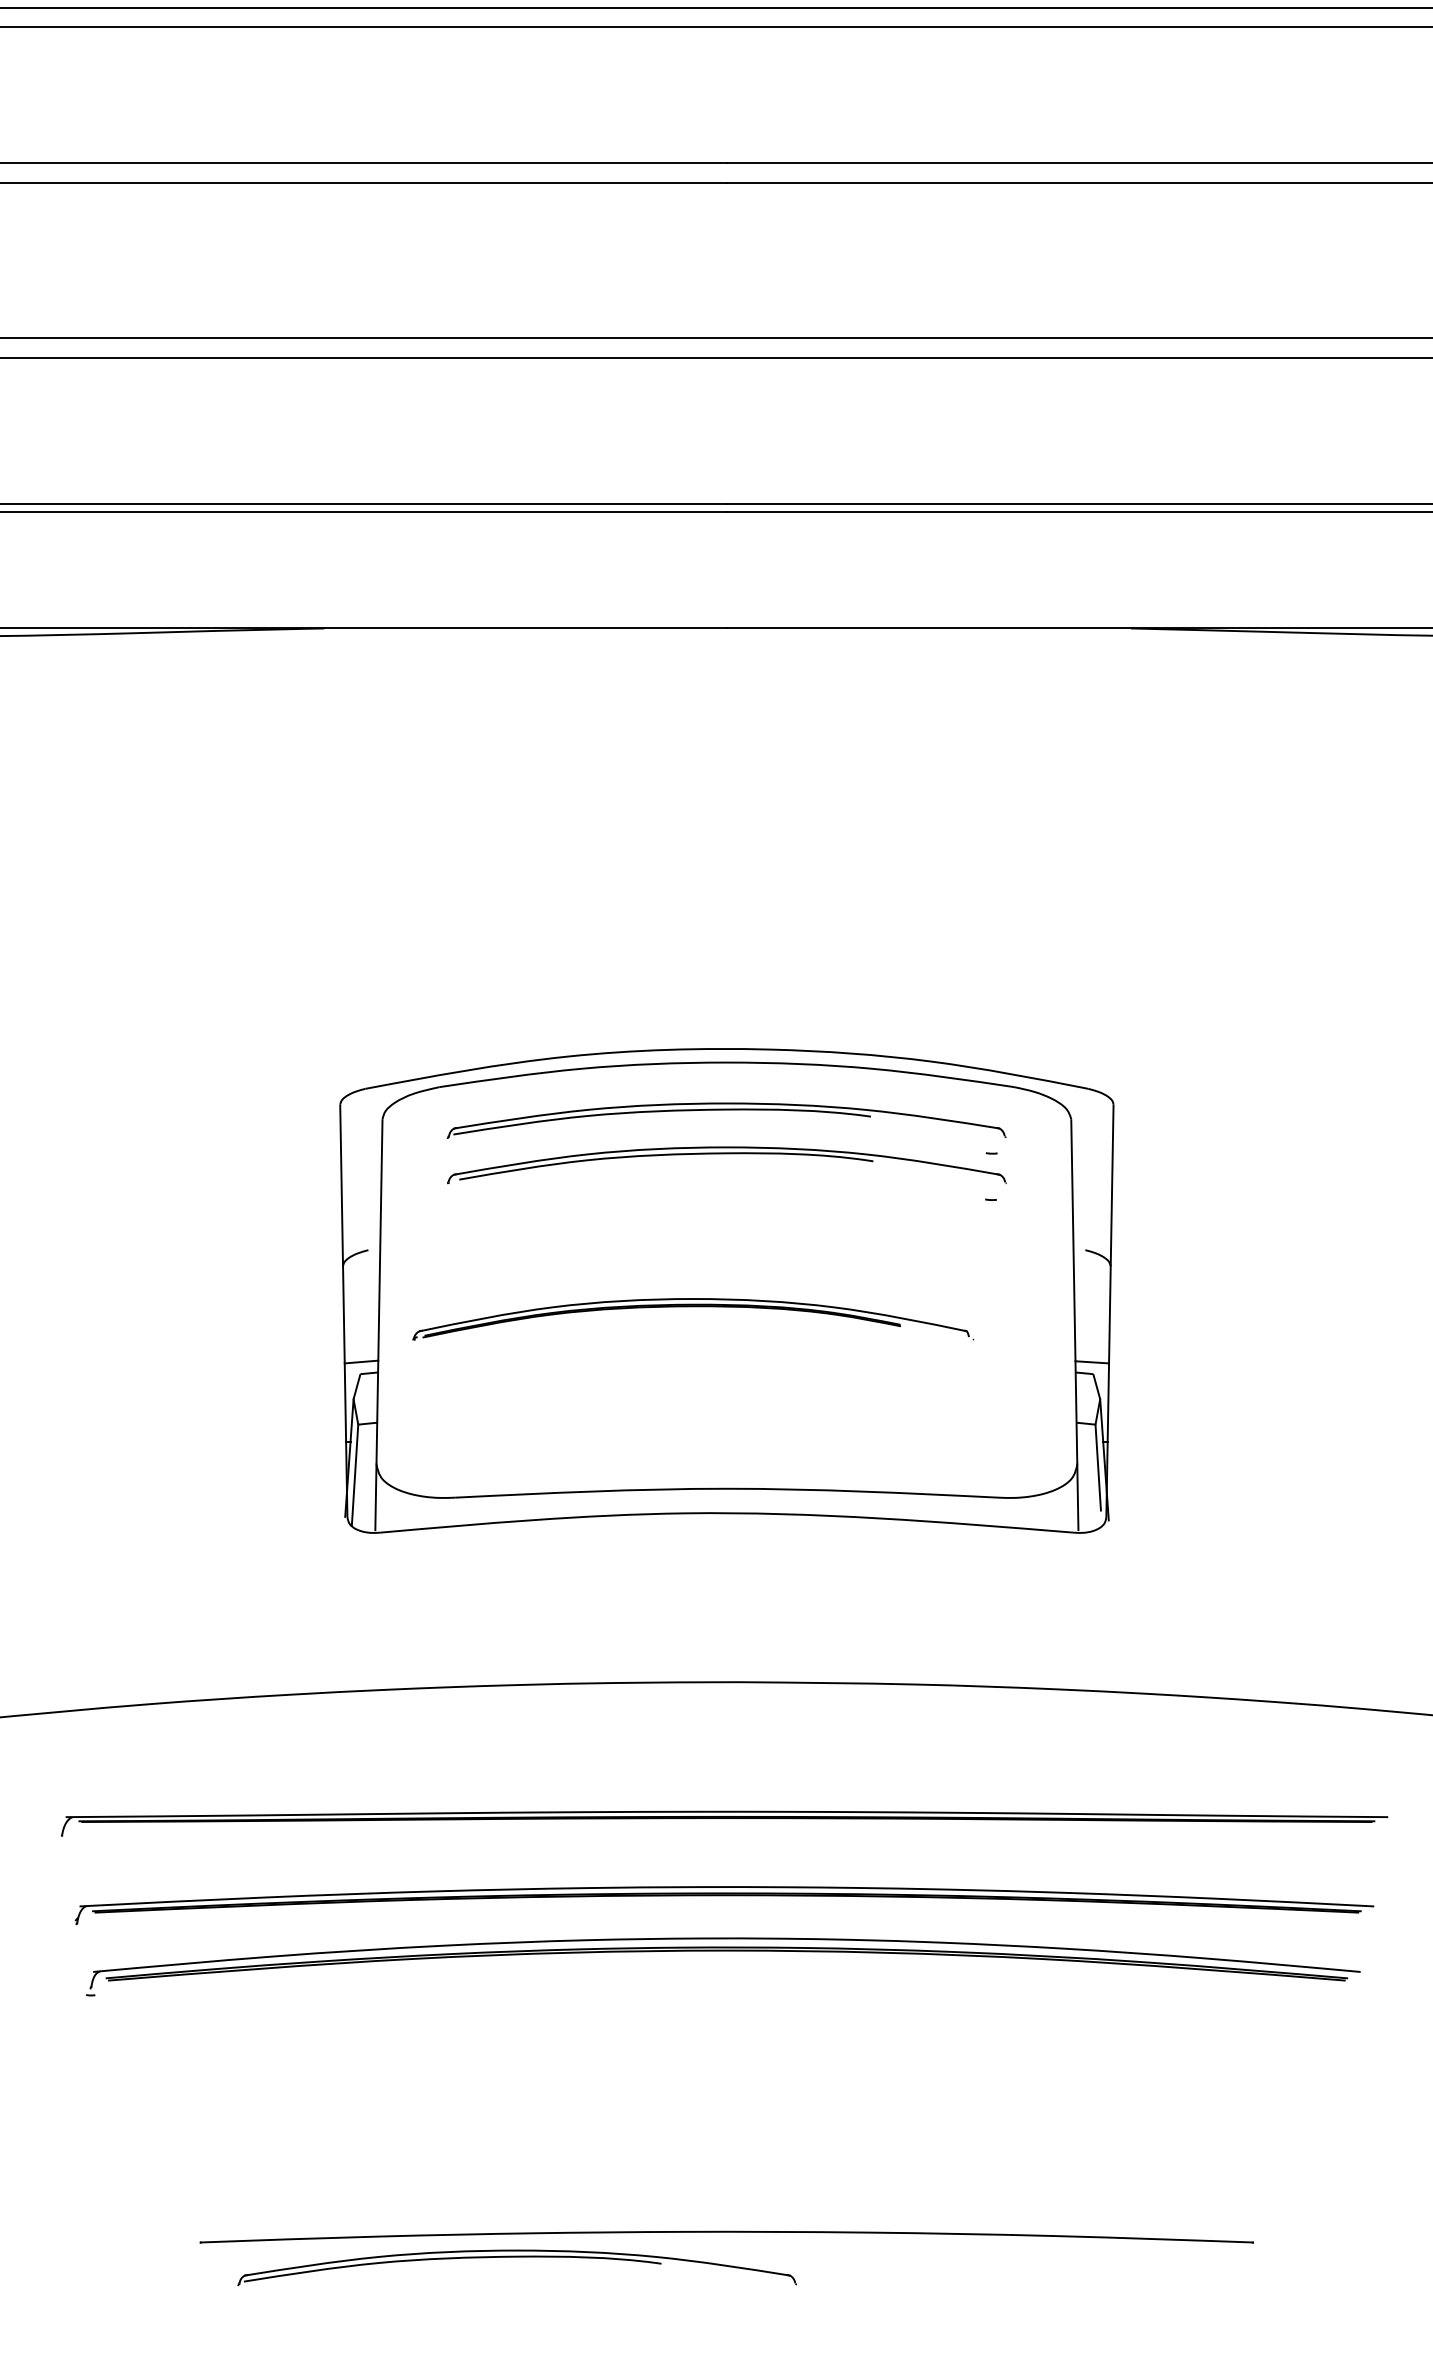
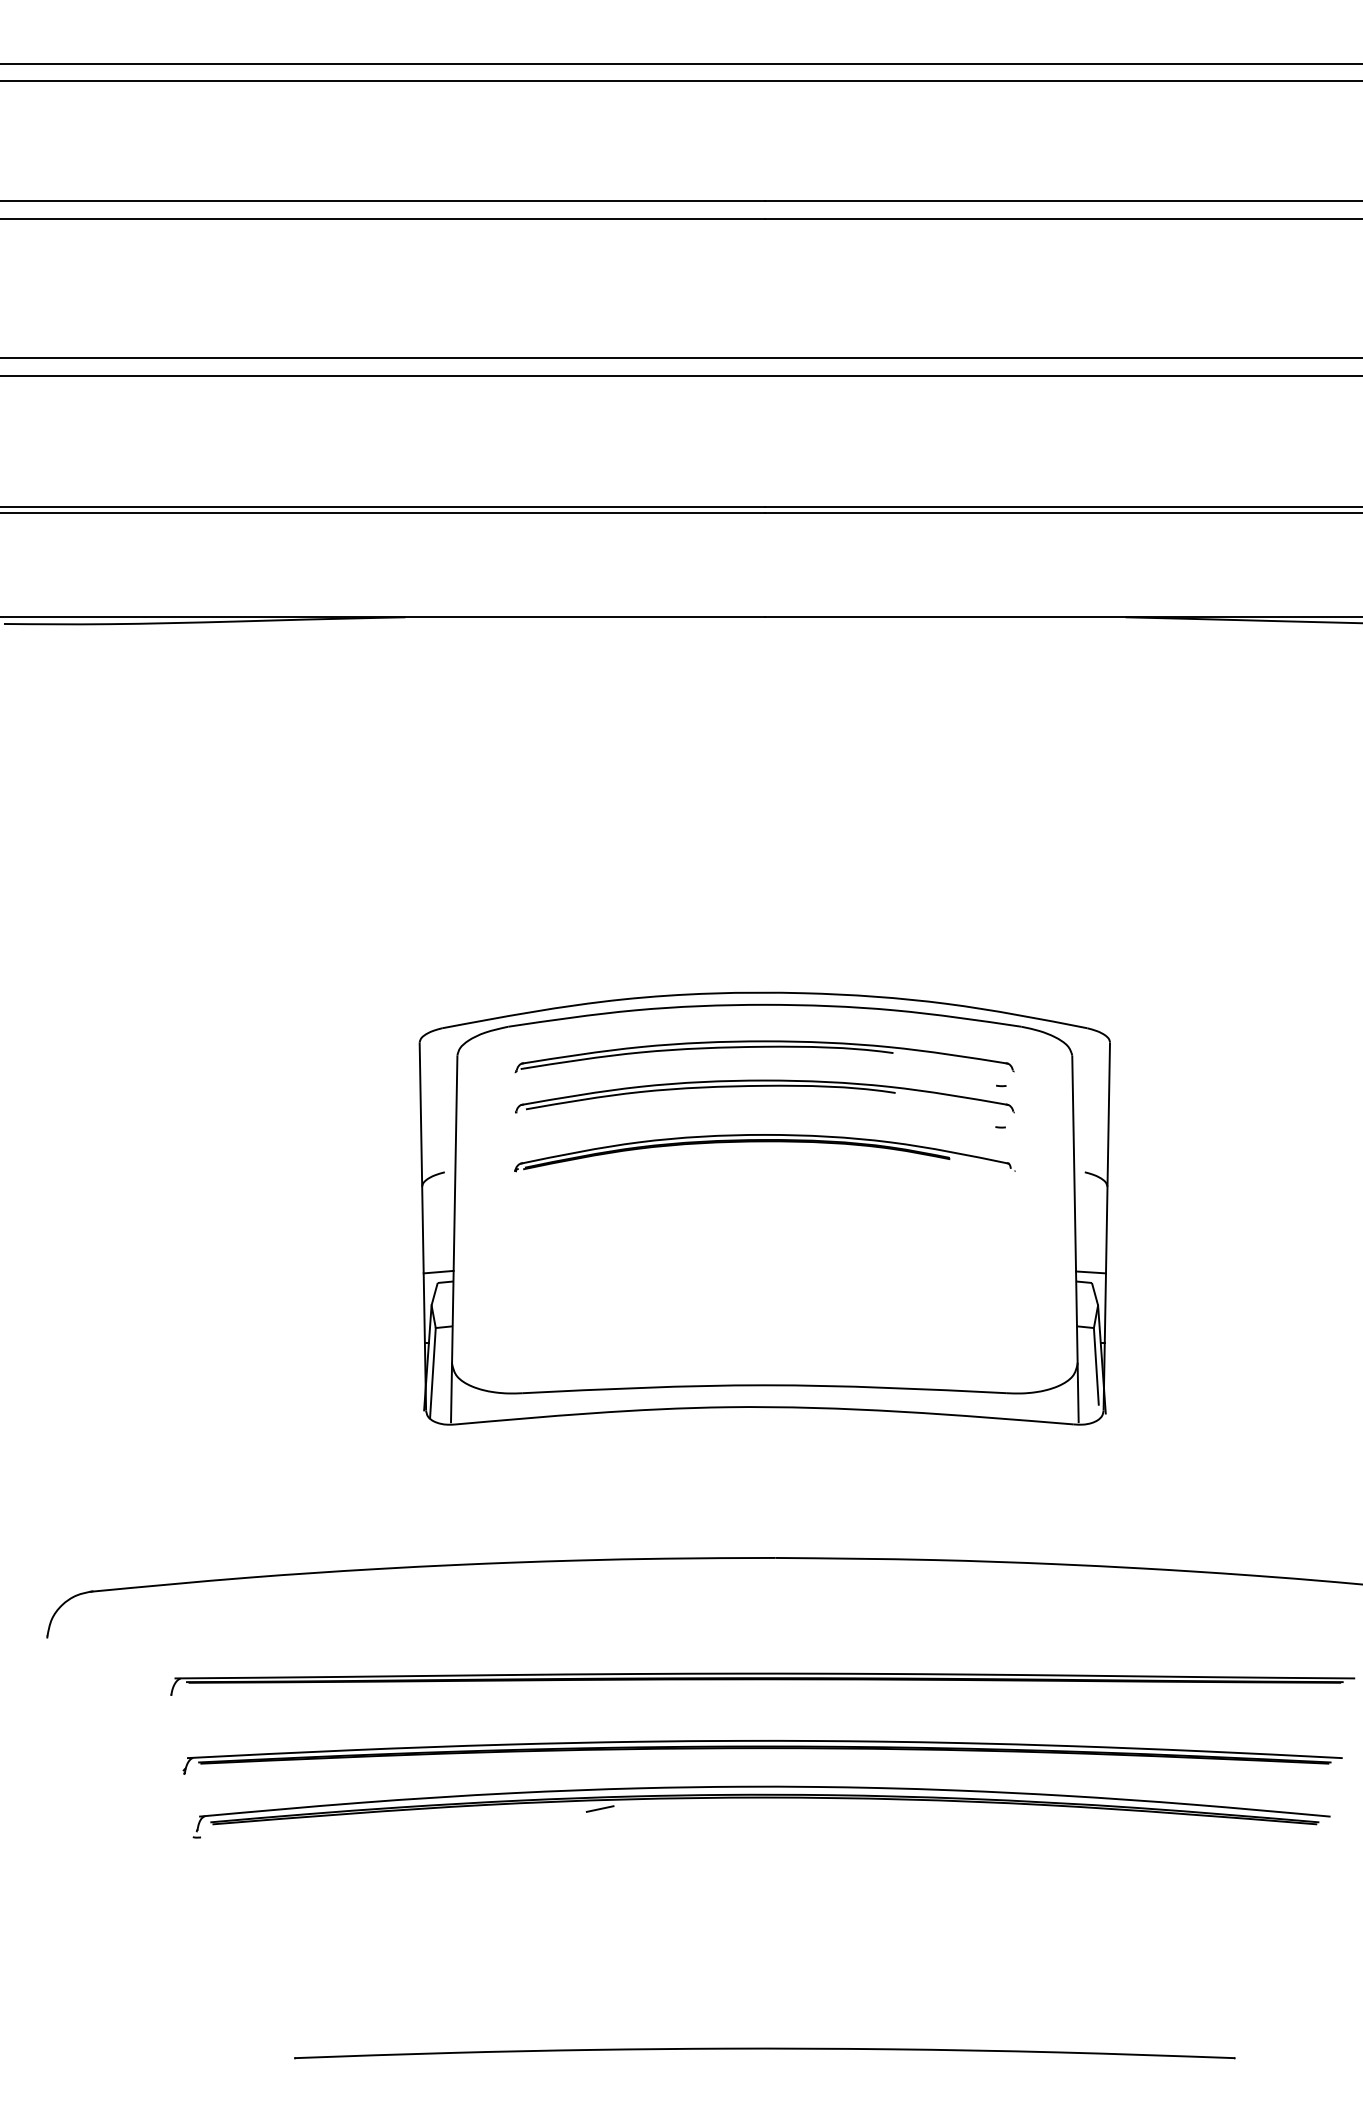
part: (692, 1307) -> (764, 1142), moved
line: (541, 1962) -> (599, 1808), added
part: (517, 2257) -> (577, 2071), removed

